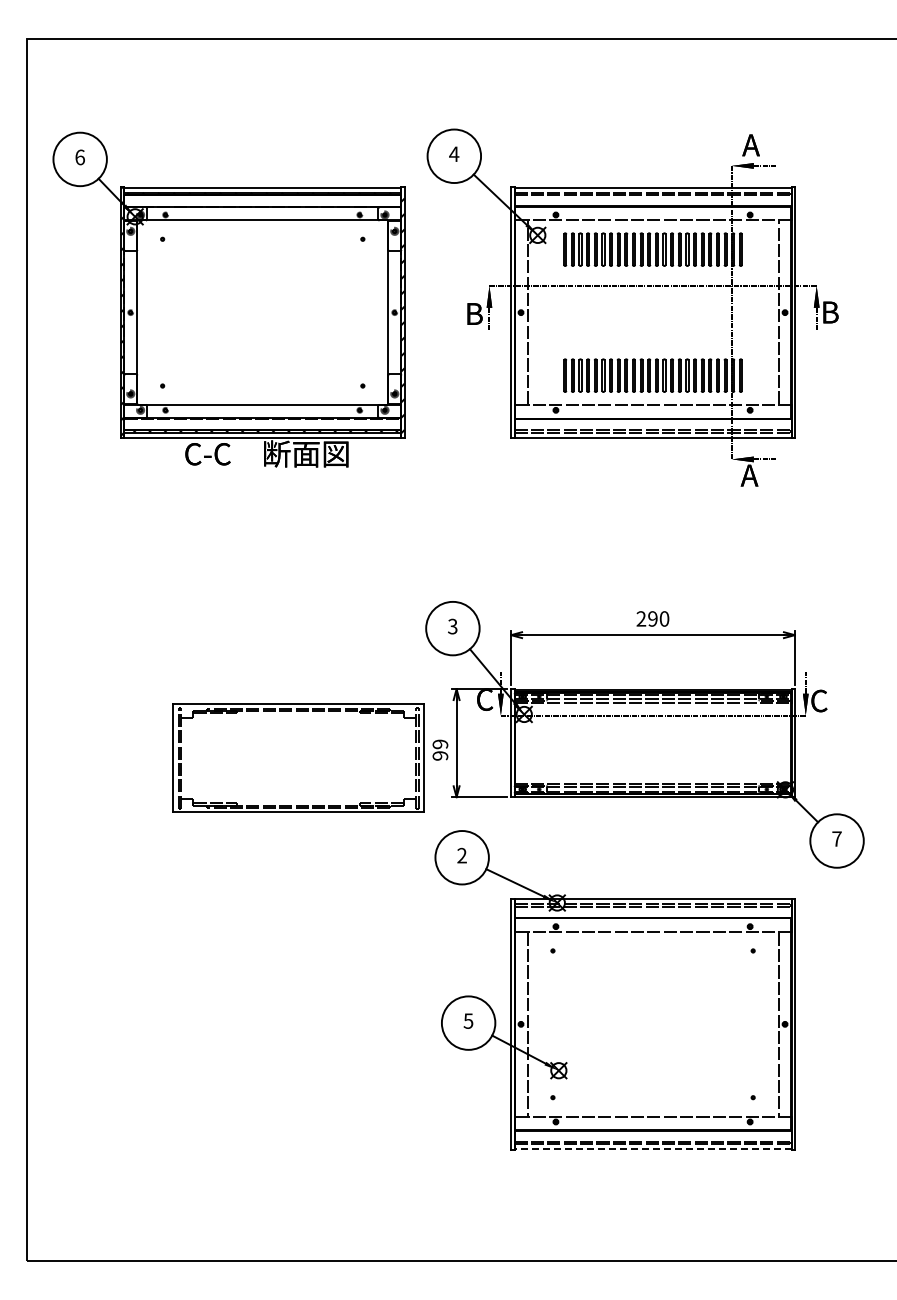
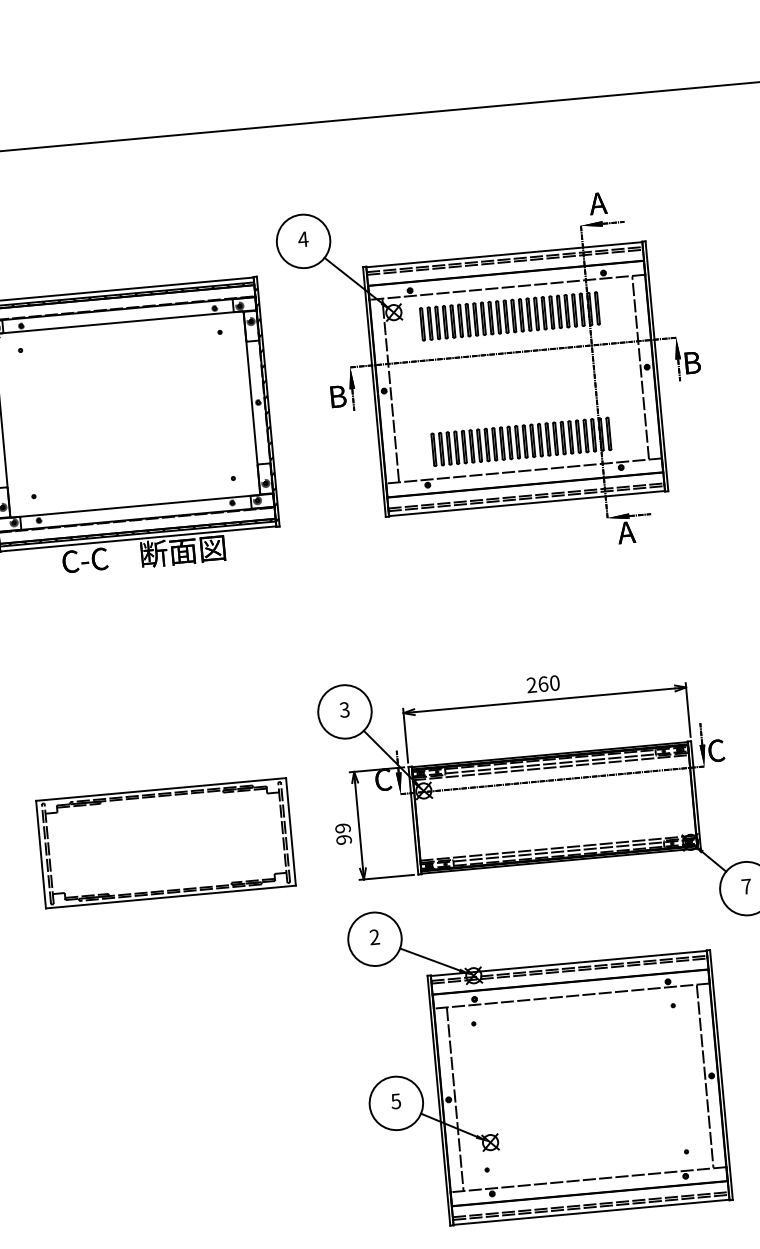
text: (652, 618) -> (542, 683), 290 -> 260
part: (298, 757) -> (165, 842), moved
line: (653, 1149) -> (591, 1212), dashed -> solid

